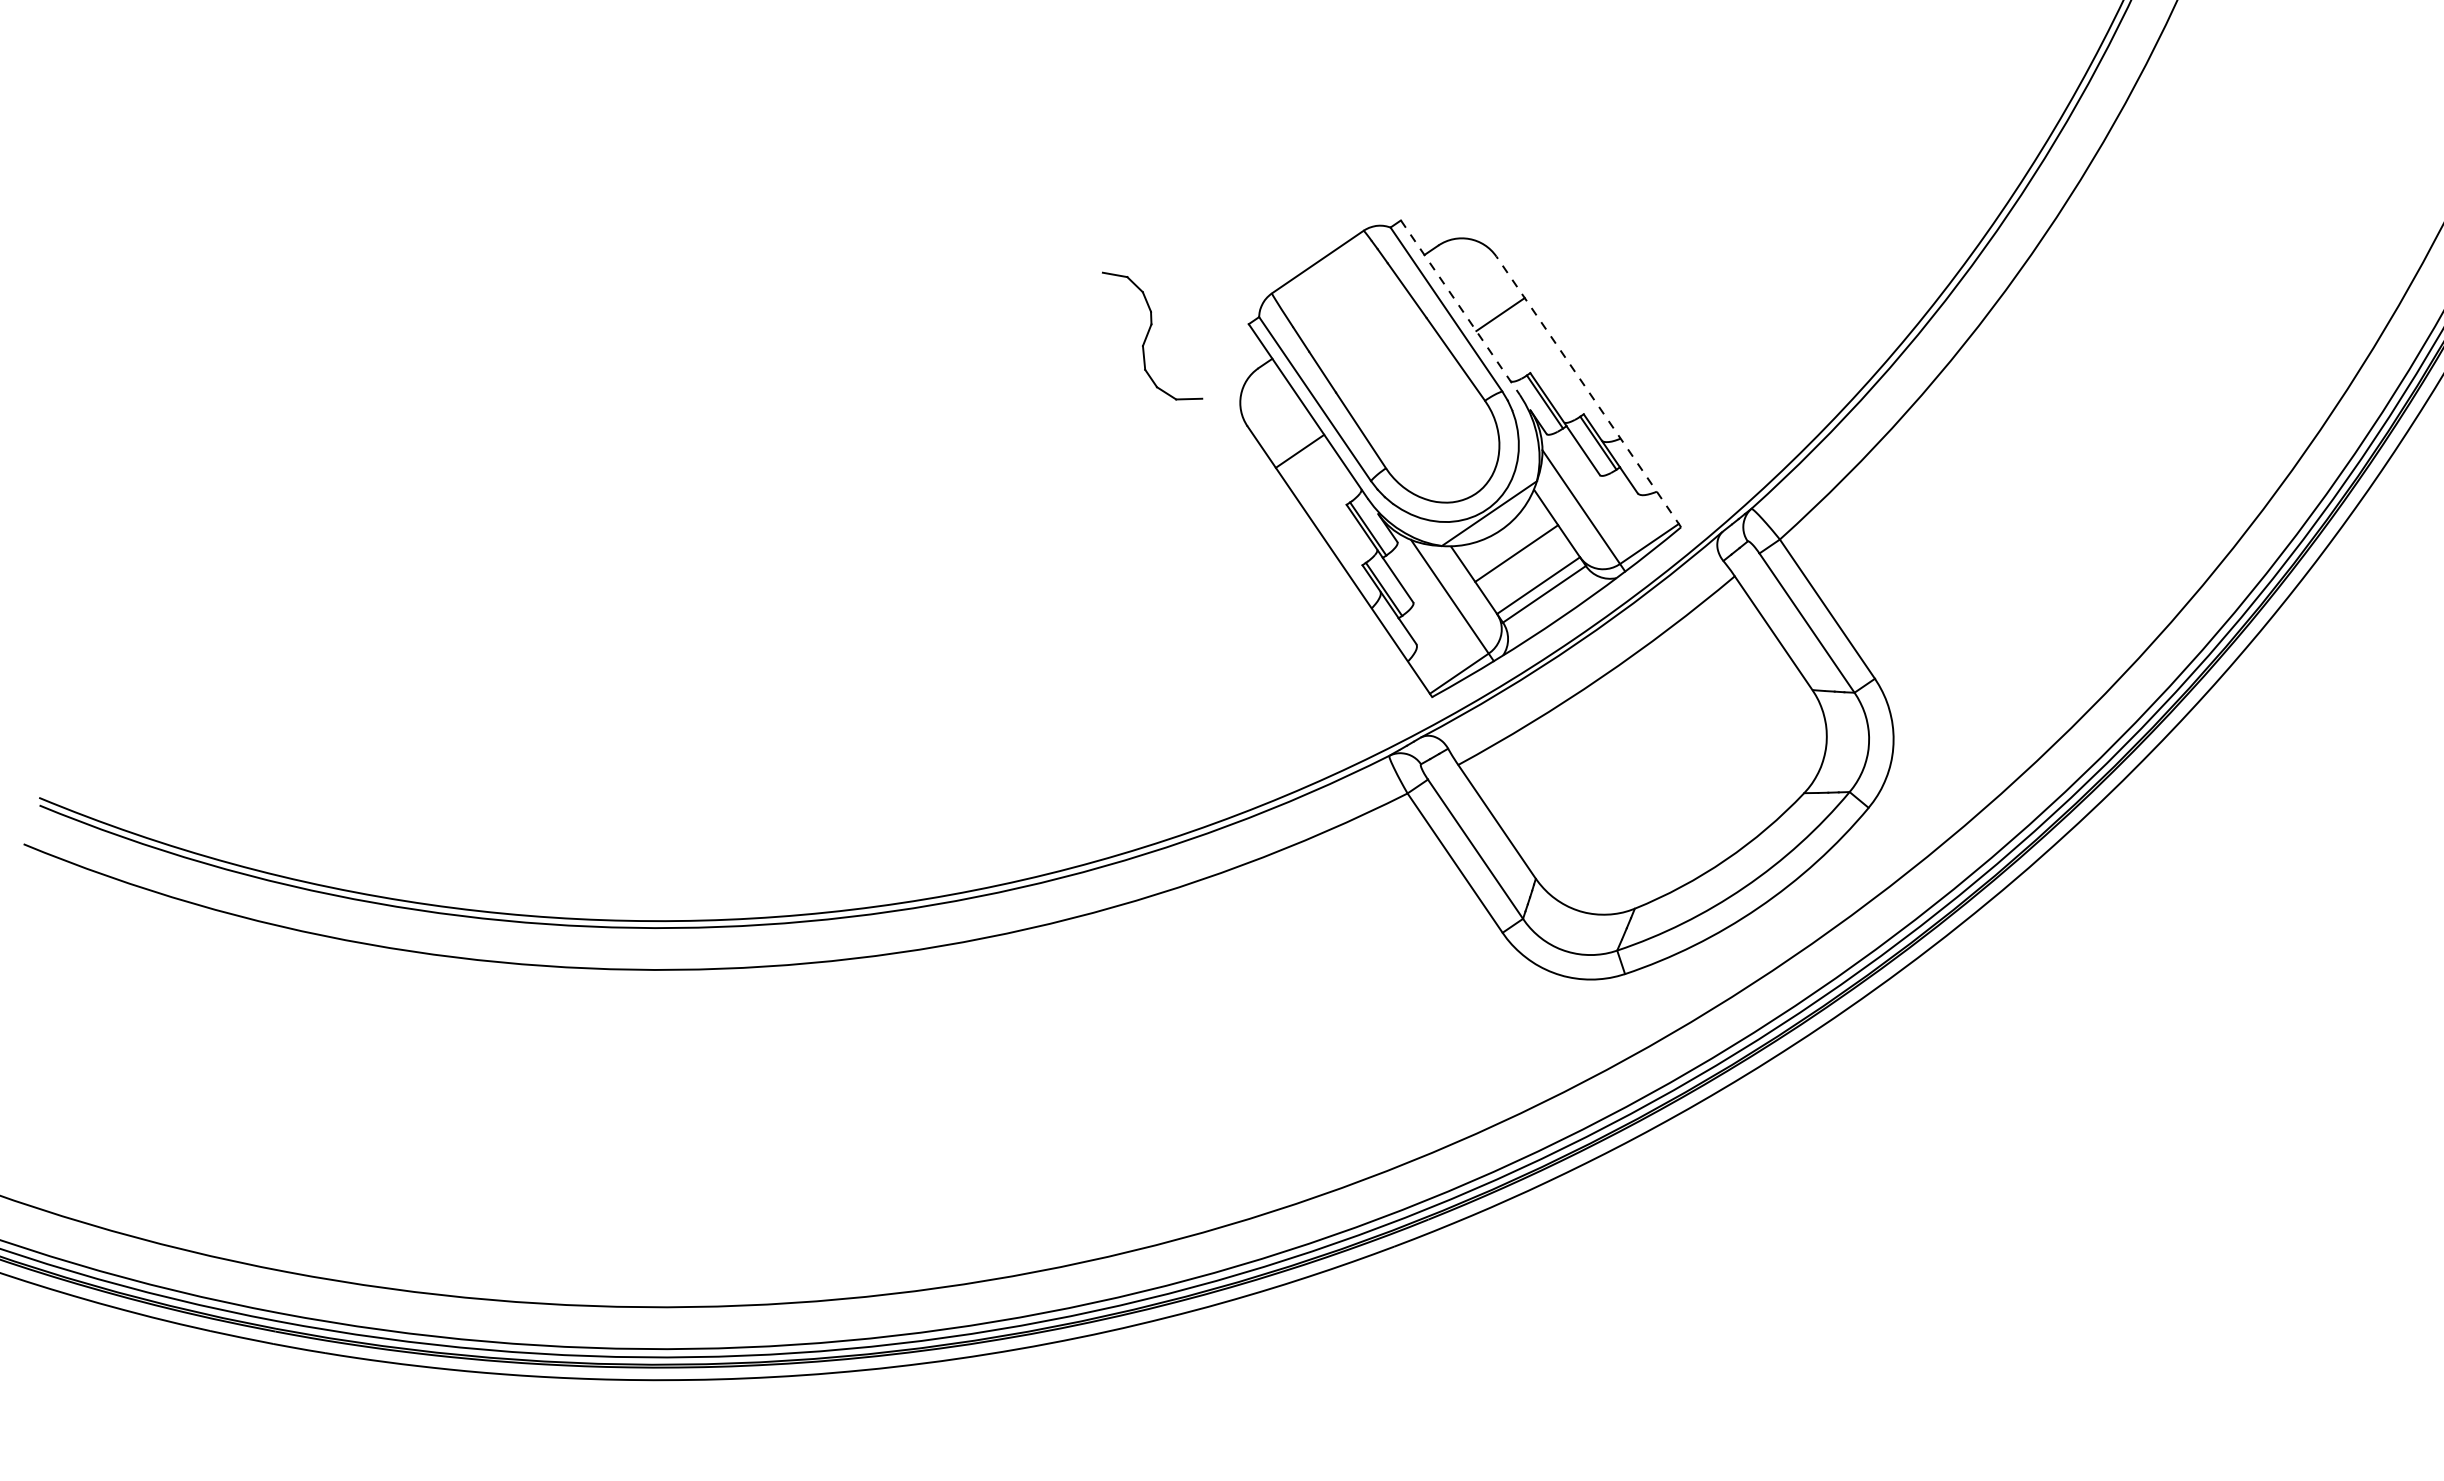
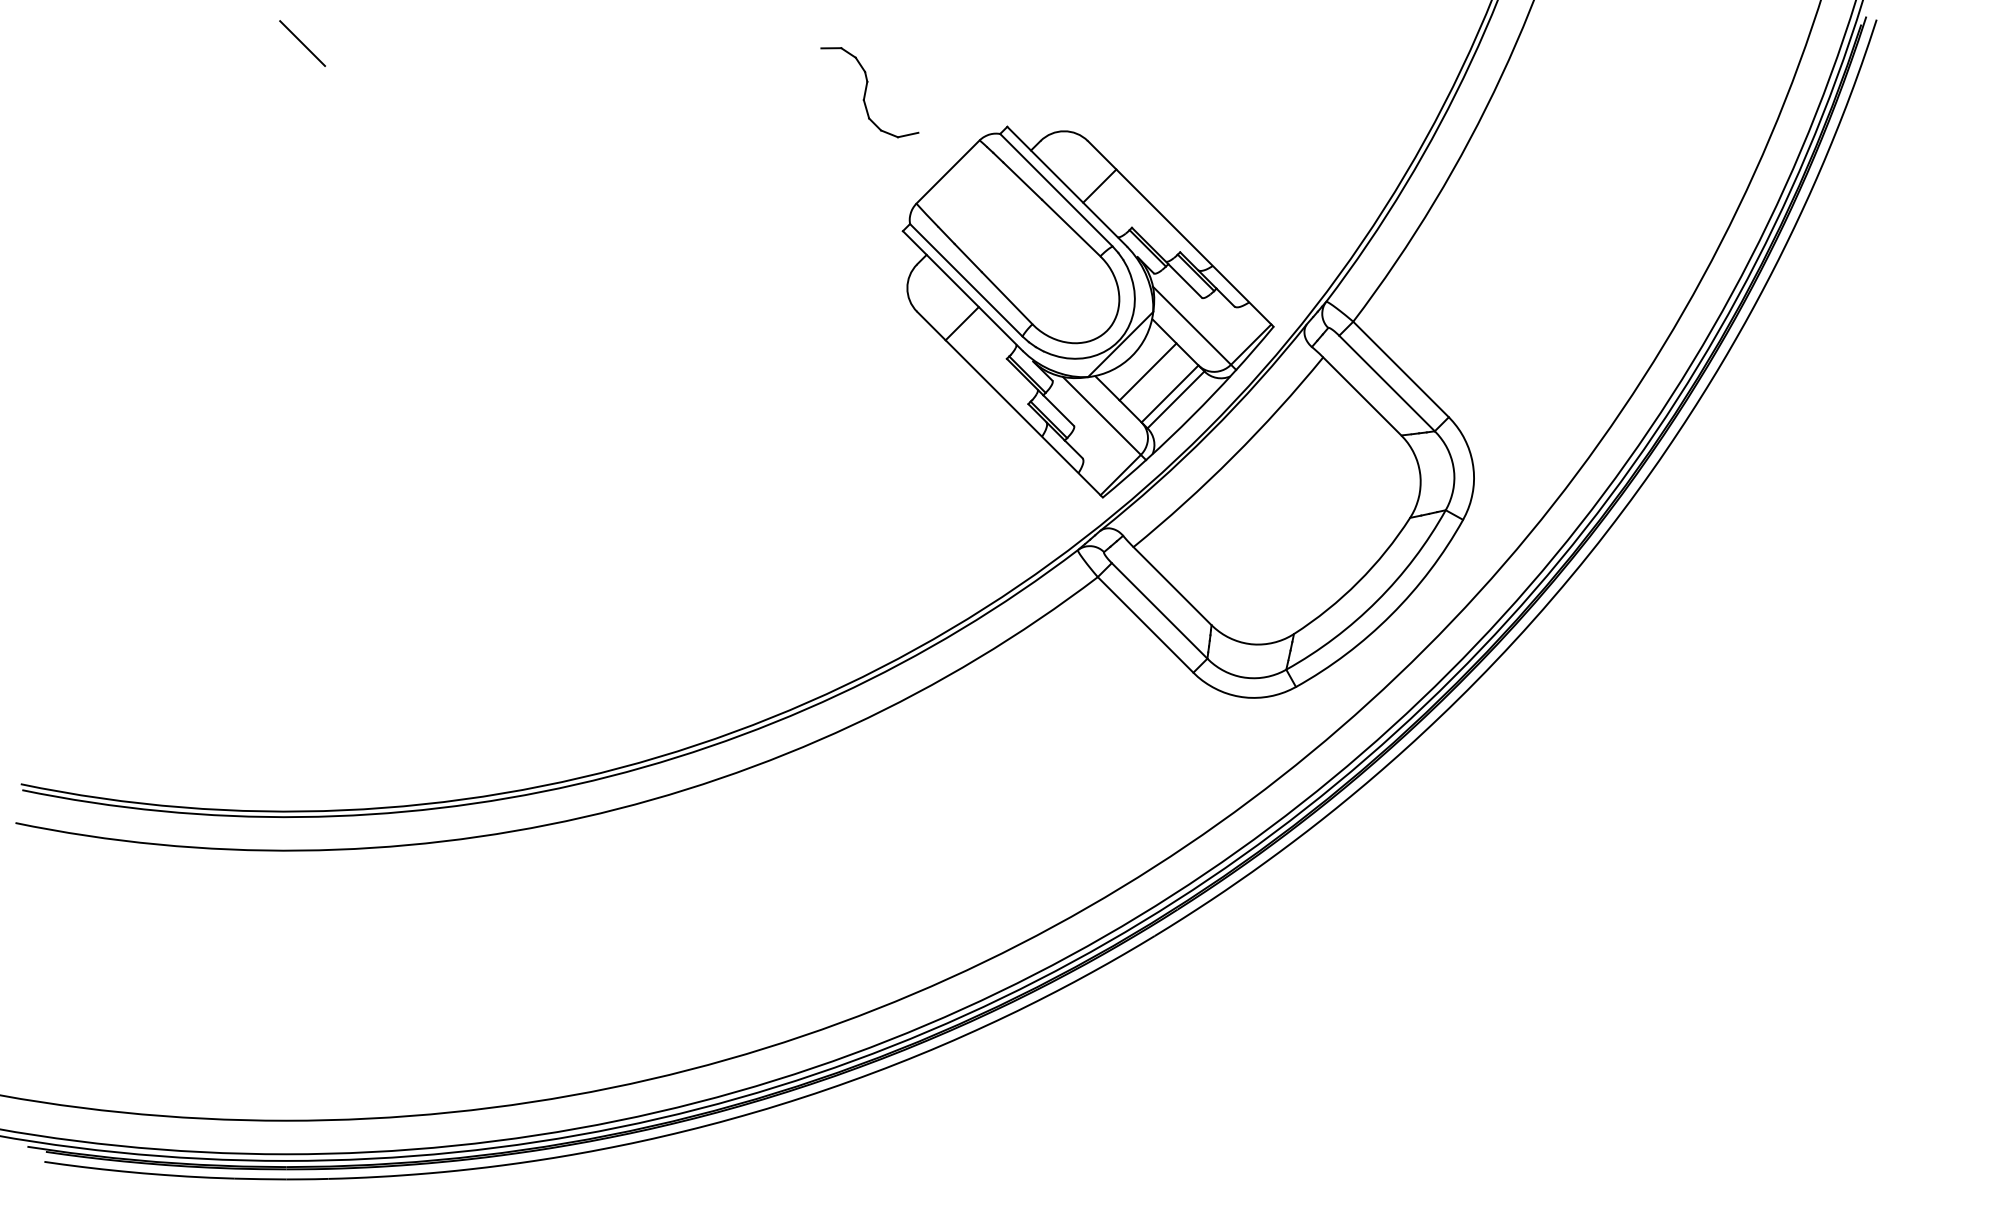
line: (1460, 307) -> (1067, 186), dashed -> solid
part: (1151, 337) -> (869, 92), moved
line: (1588, 391) -> (1180, 233), dashed -> solid

